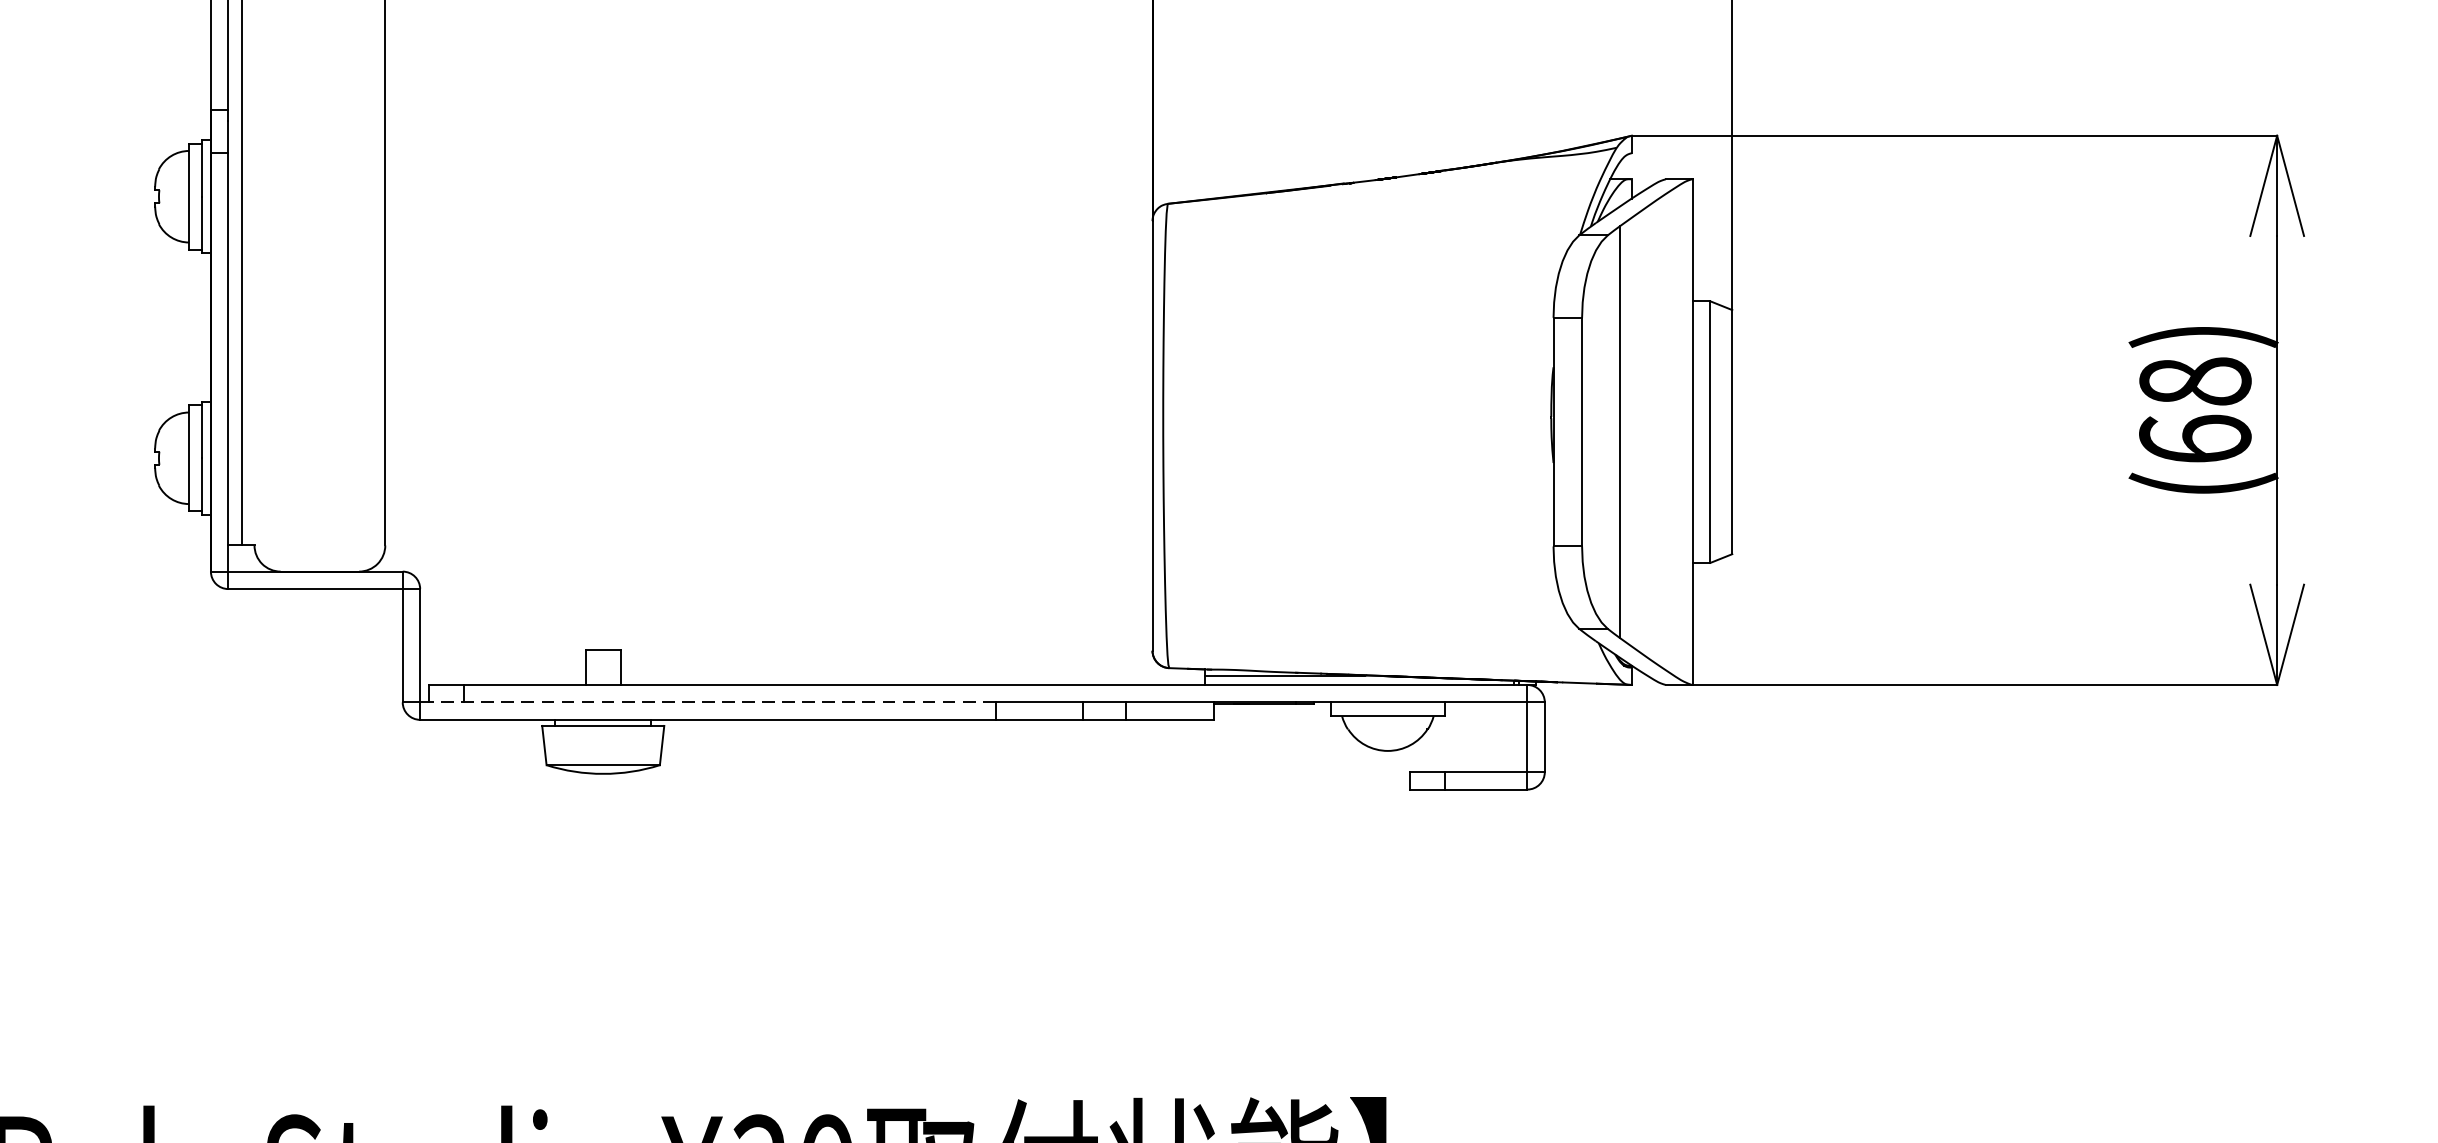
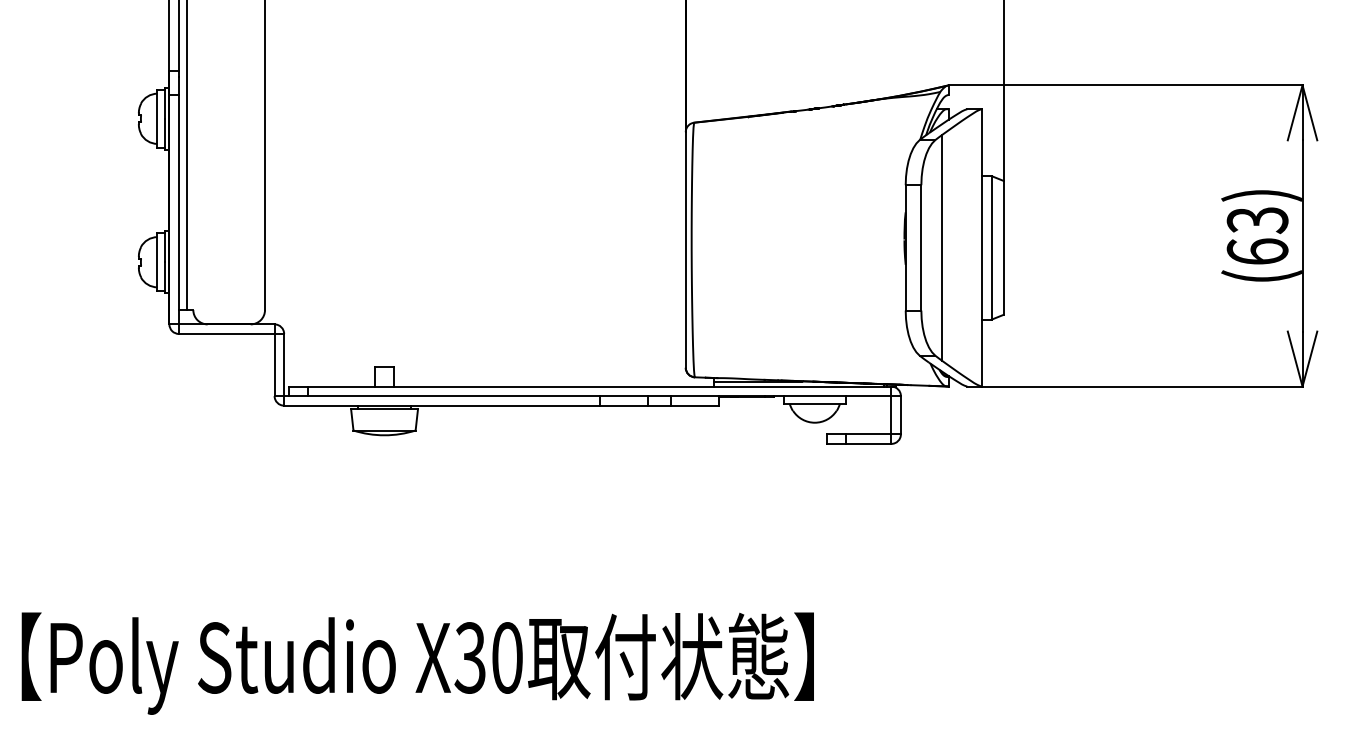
text: (2195, 382) -> (1257, 220), (68) -> (63)
line: (707, 703) -> (441, 396), dashed -> solid

